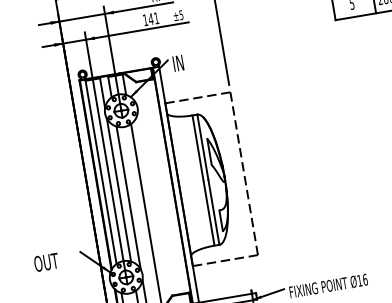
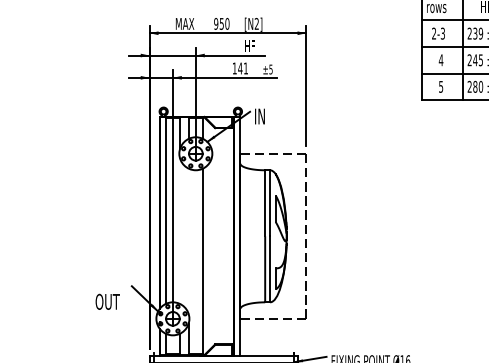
line: (119, 189) -> (180, 231), removed
line: (128, 197) -> (188, 240), removed
text: (46, 262) -> (107, 301), moved

